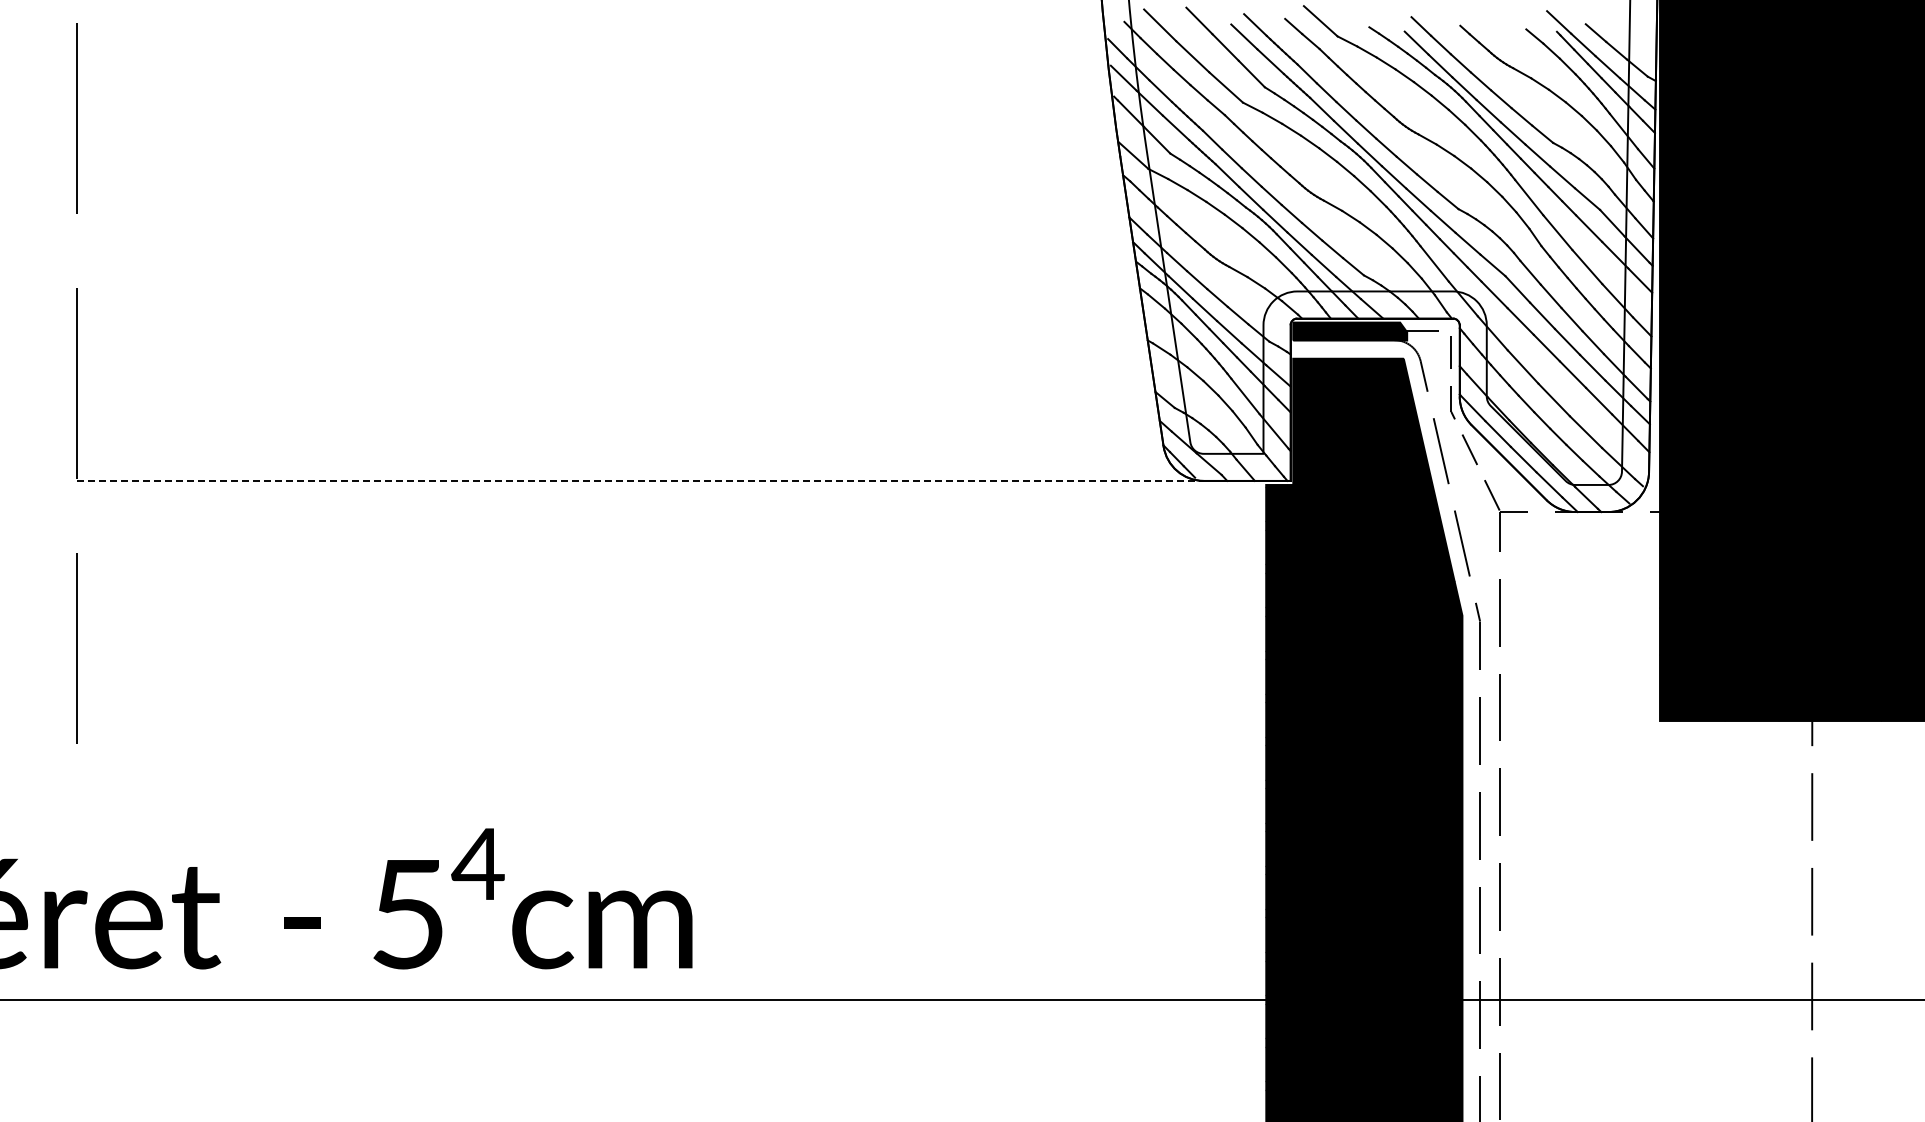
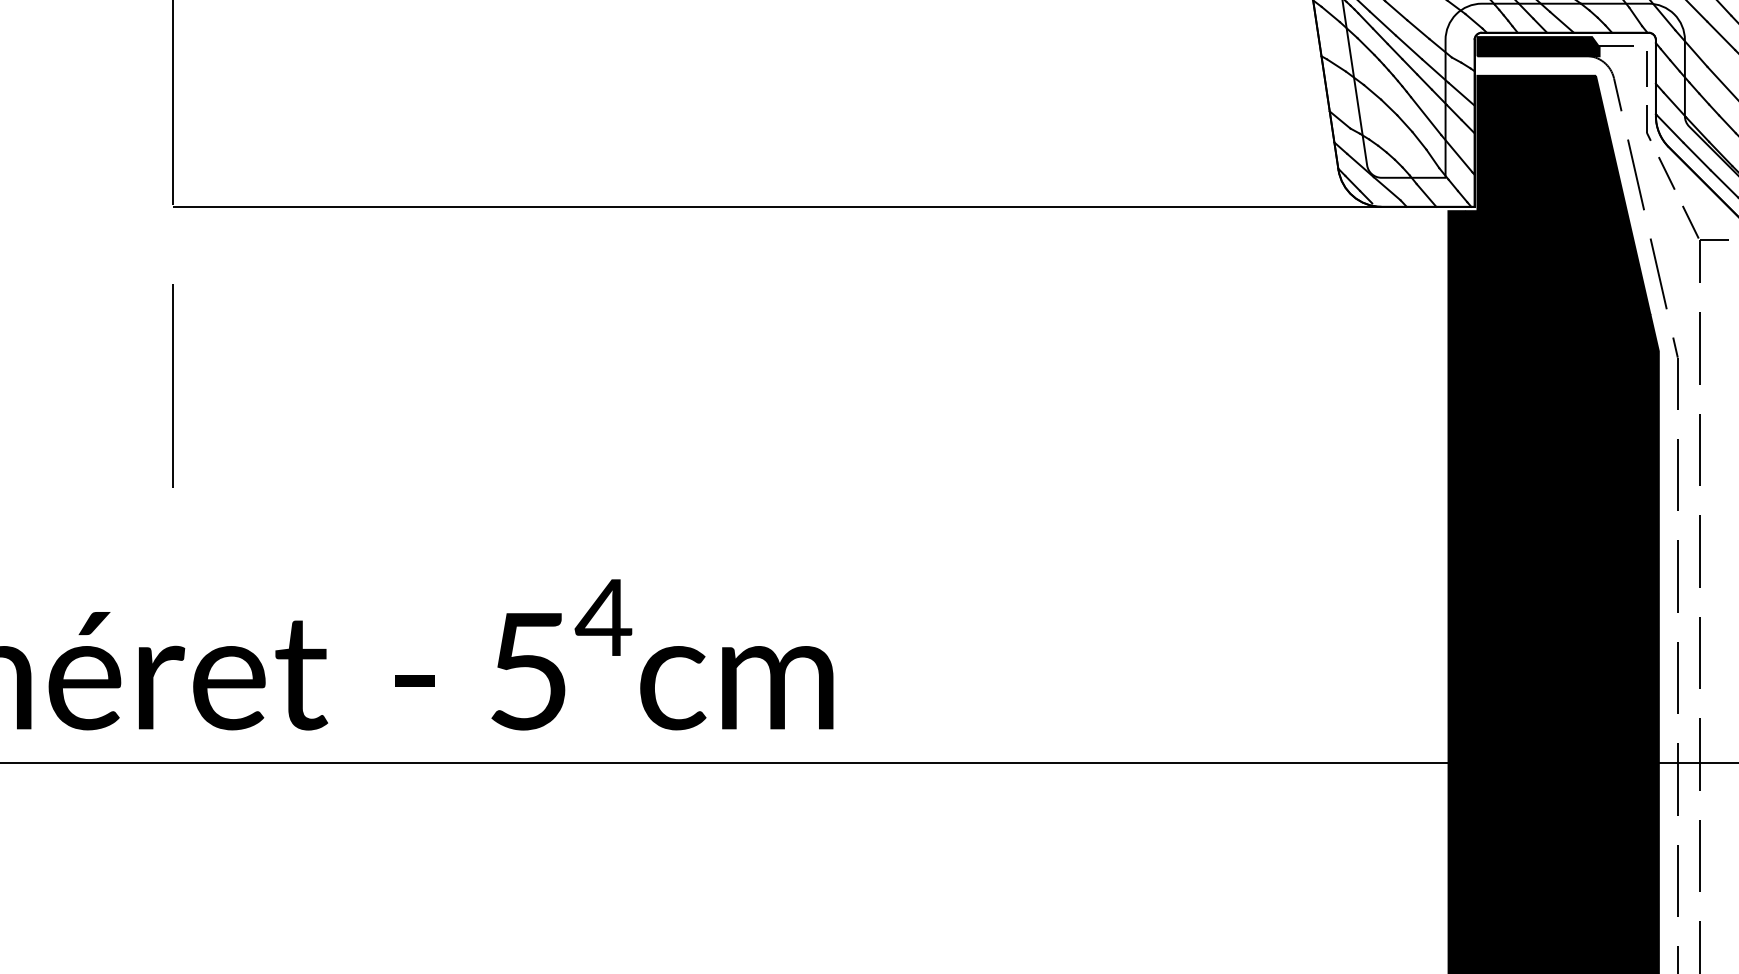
line: (640, 480) -> (777, 206), dashed -> solid

